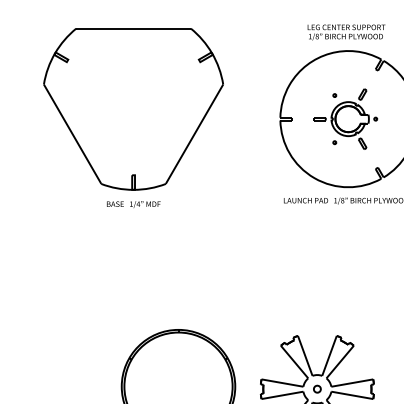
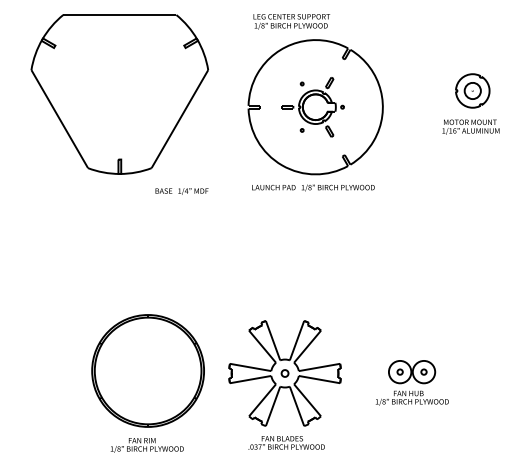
text: (346, 32) -> (291, 21), moved
part: (133, 109) -> (119, 94), moved
text: (133, 204) -> (181, 191), moved

